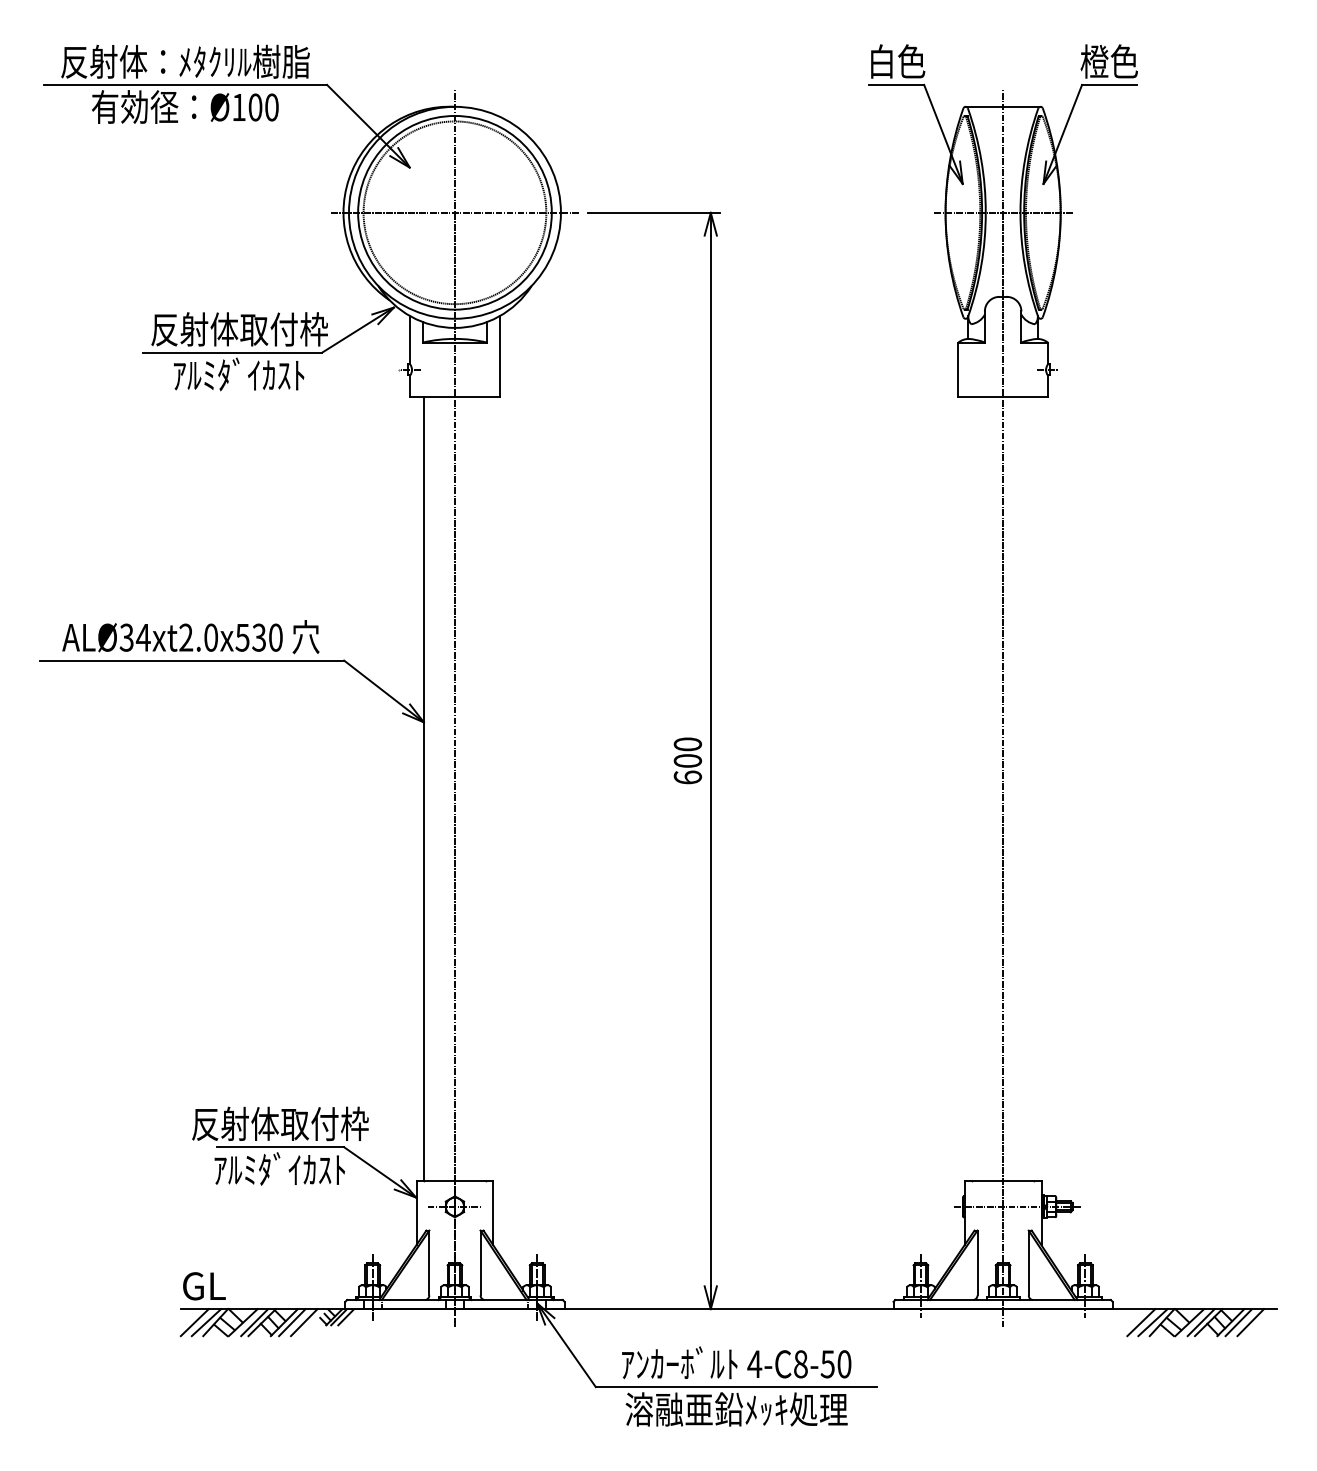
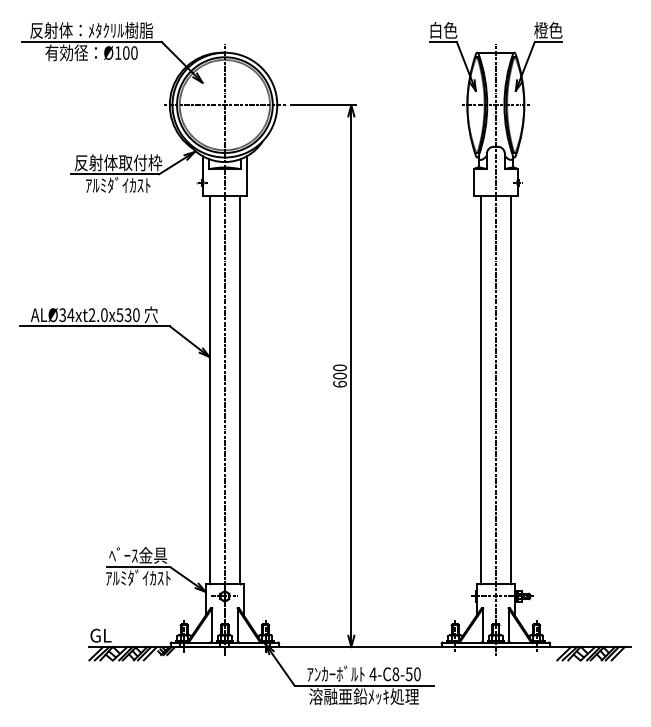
line: (486, 788) -> (240, 389), added
line: (972, 788) -> (480, 389), added
line: (1034, 788) -> (511, 389), added
text: (280, 1123) -> (138, 555), 反射体取付枠 -> ﾍﾞｰｽ金具

